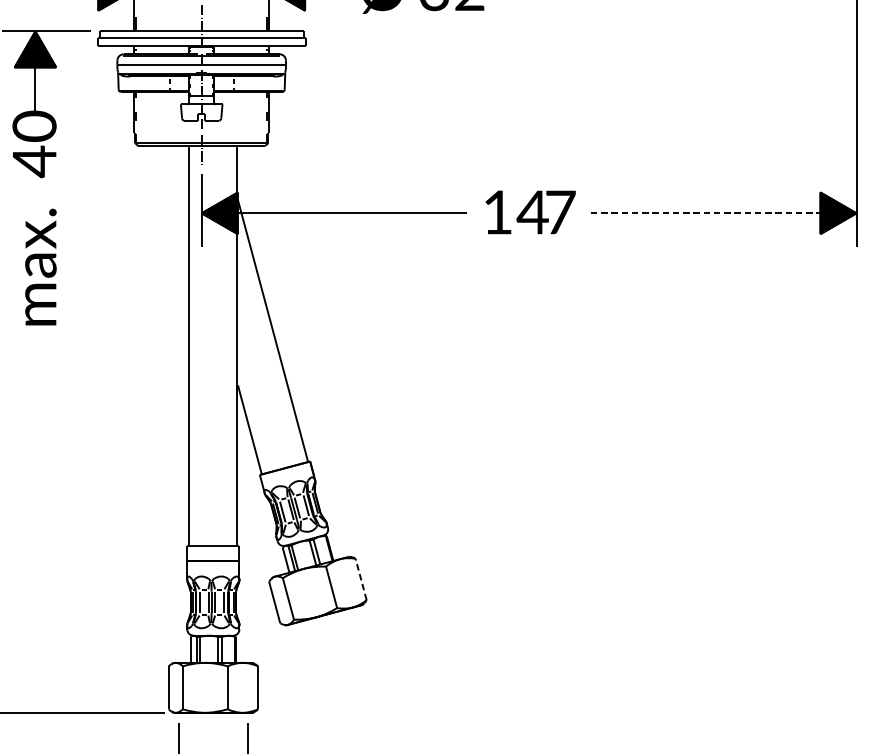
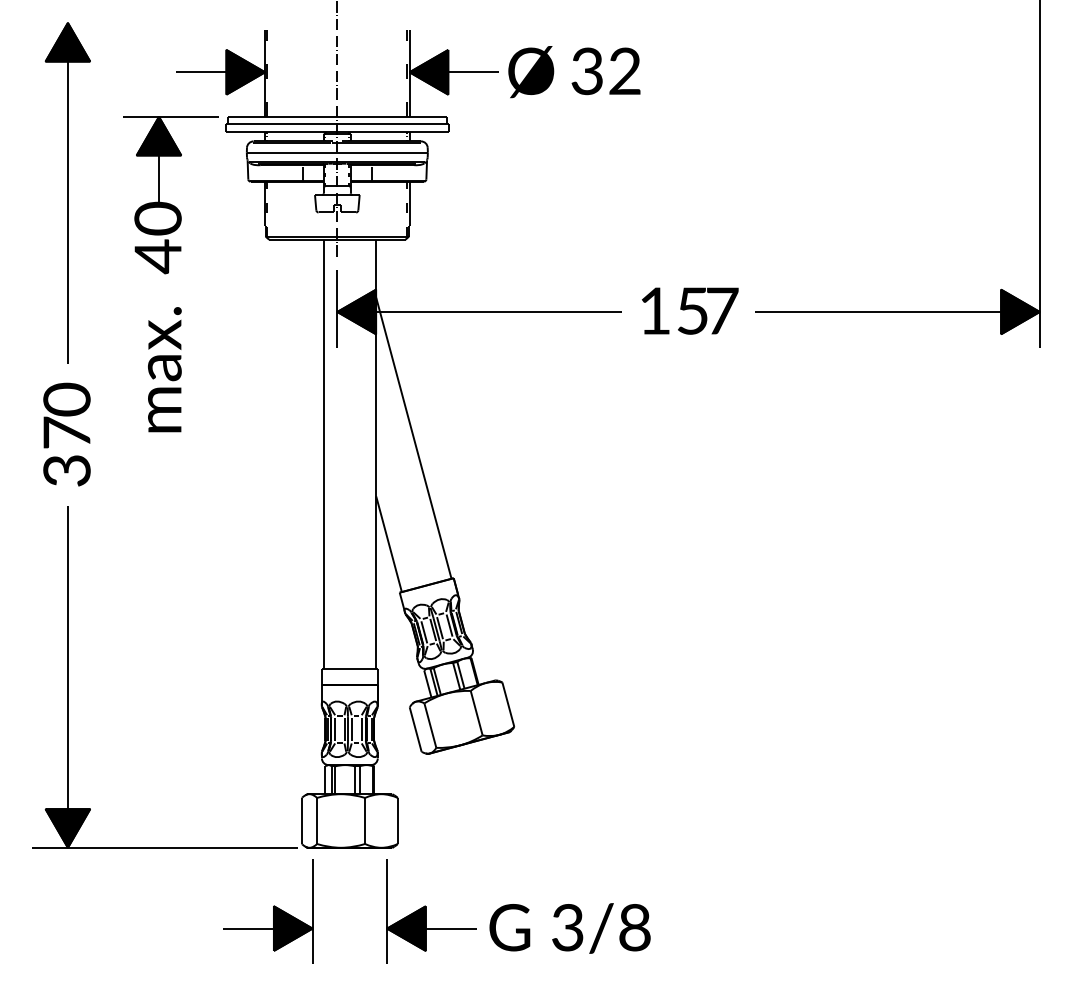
text: (532, 211) -> (692, 310), 14 -> 15
line: (706, 212) -> (878, 311), dashed -> solid
line: (361, 579) -> (508, 704), dashed -> solid

